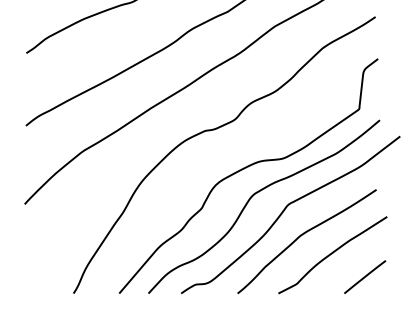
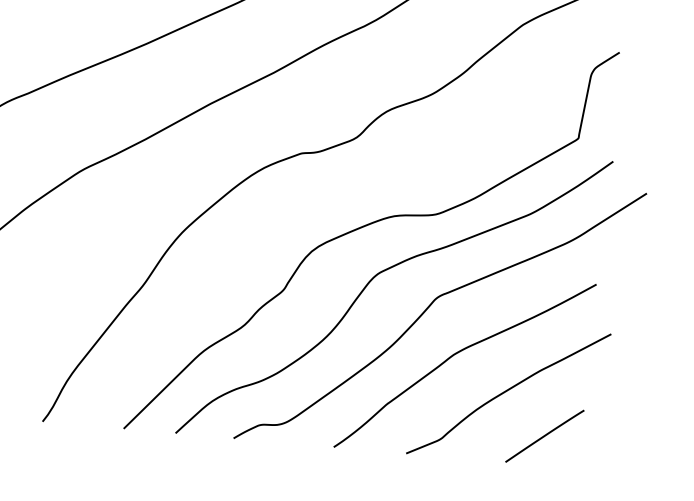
line: (365, 276) -> (545, 435), moved

